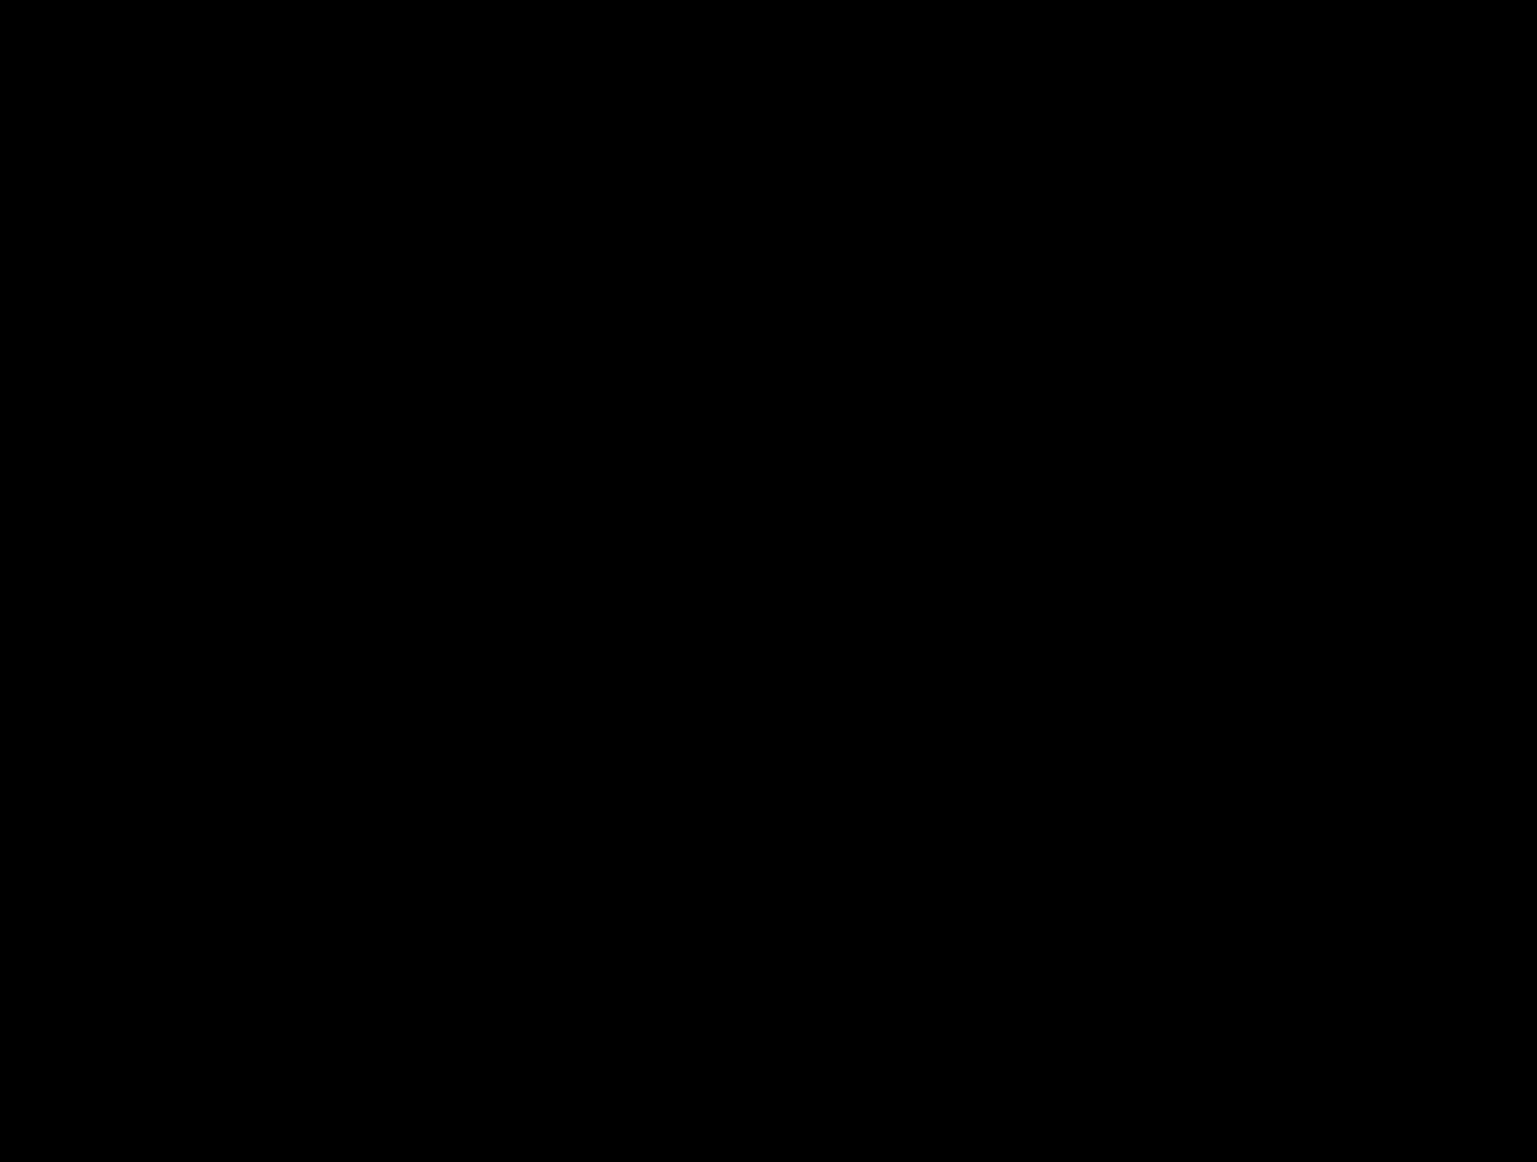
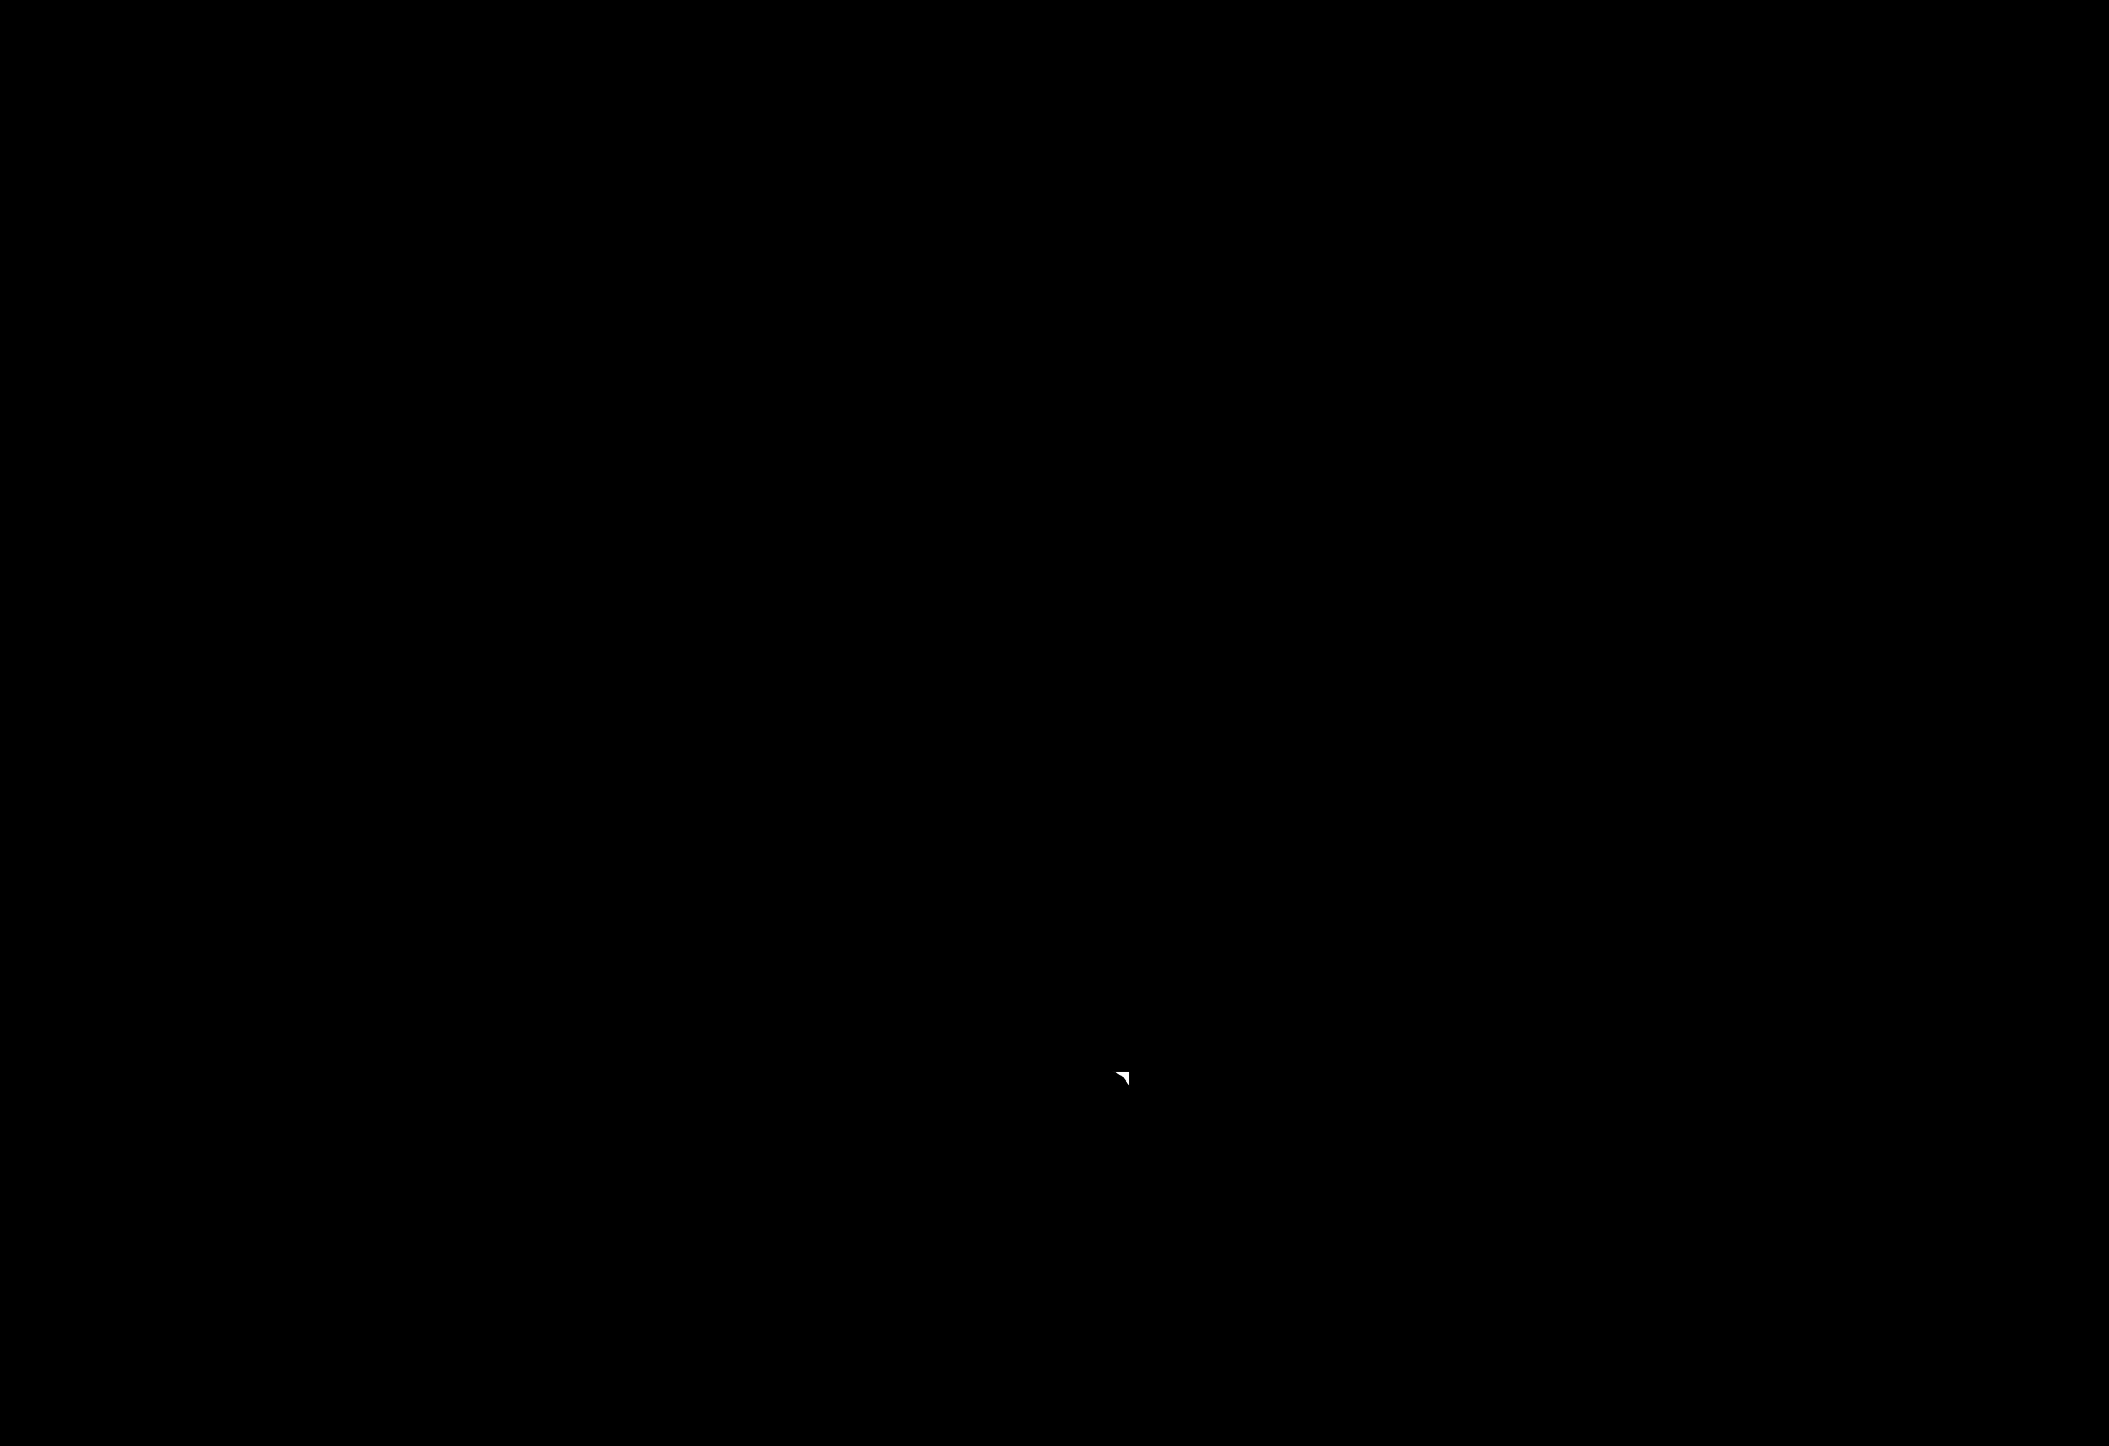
fill: (1138, 1120) -> (1117, 1083), removed

